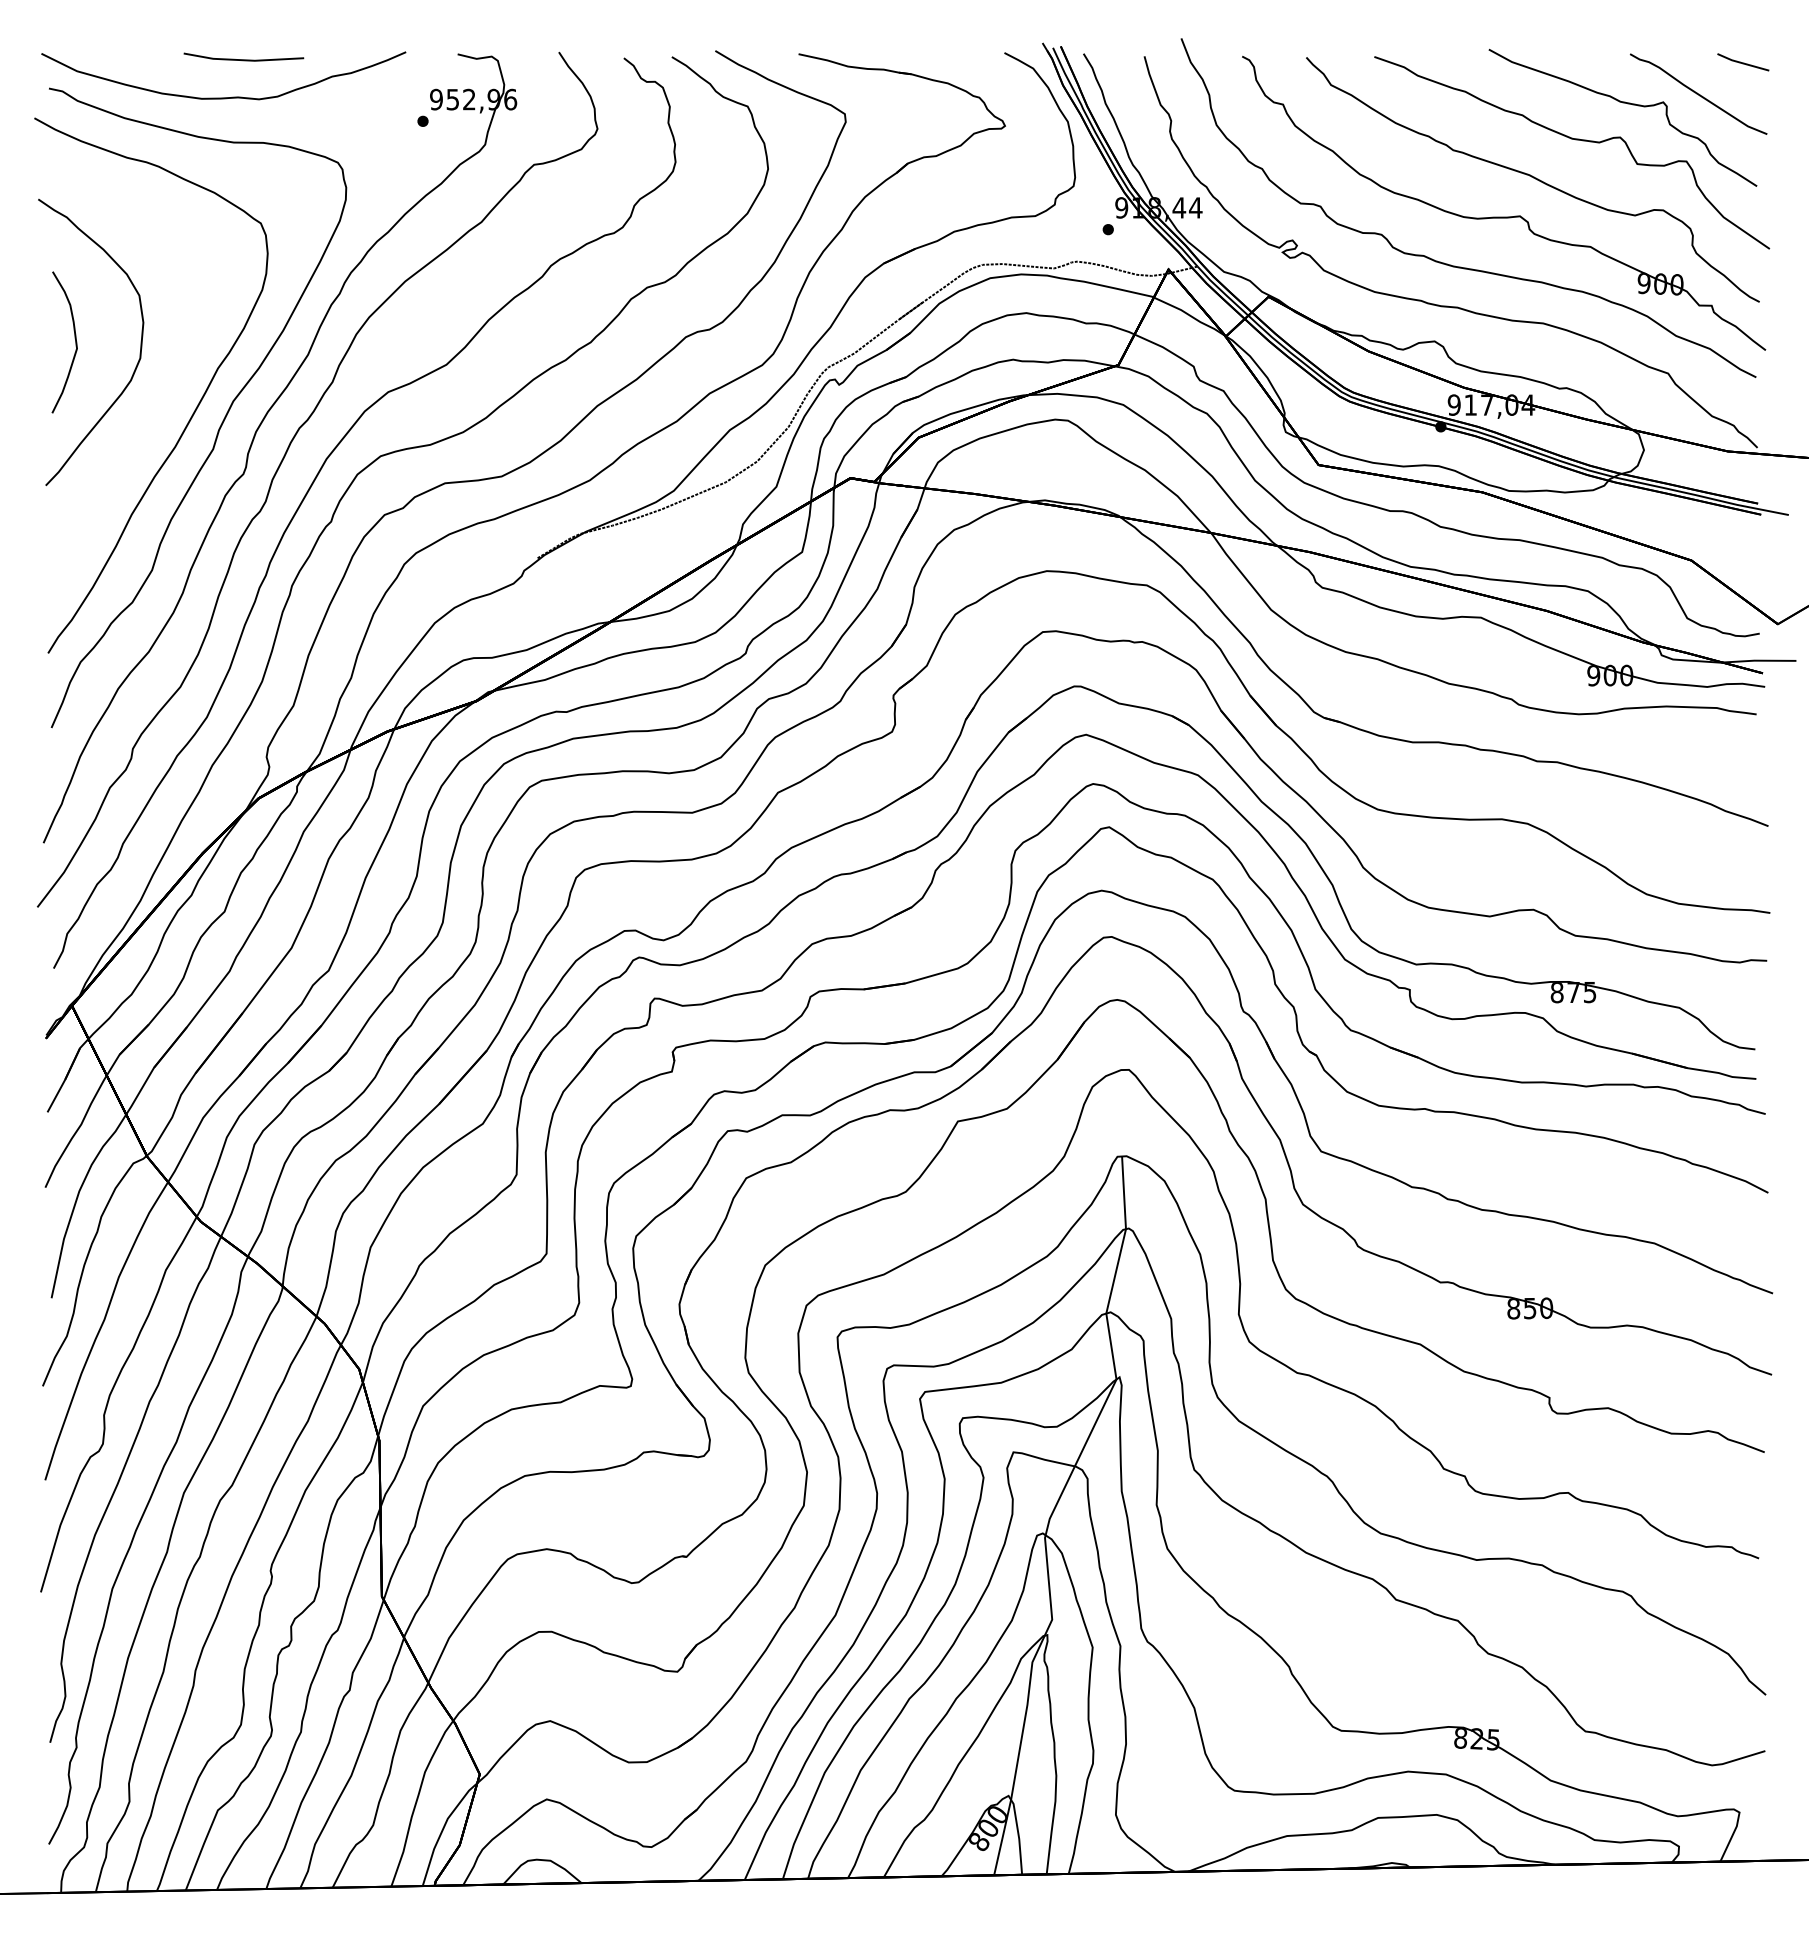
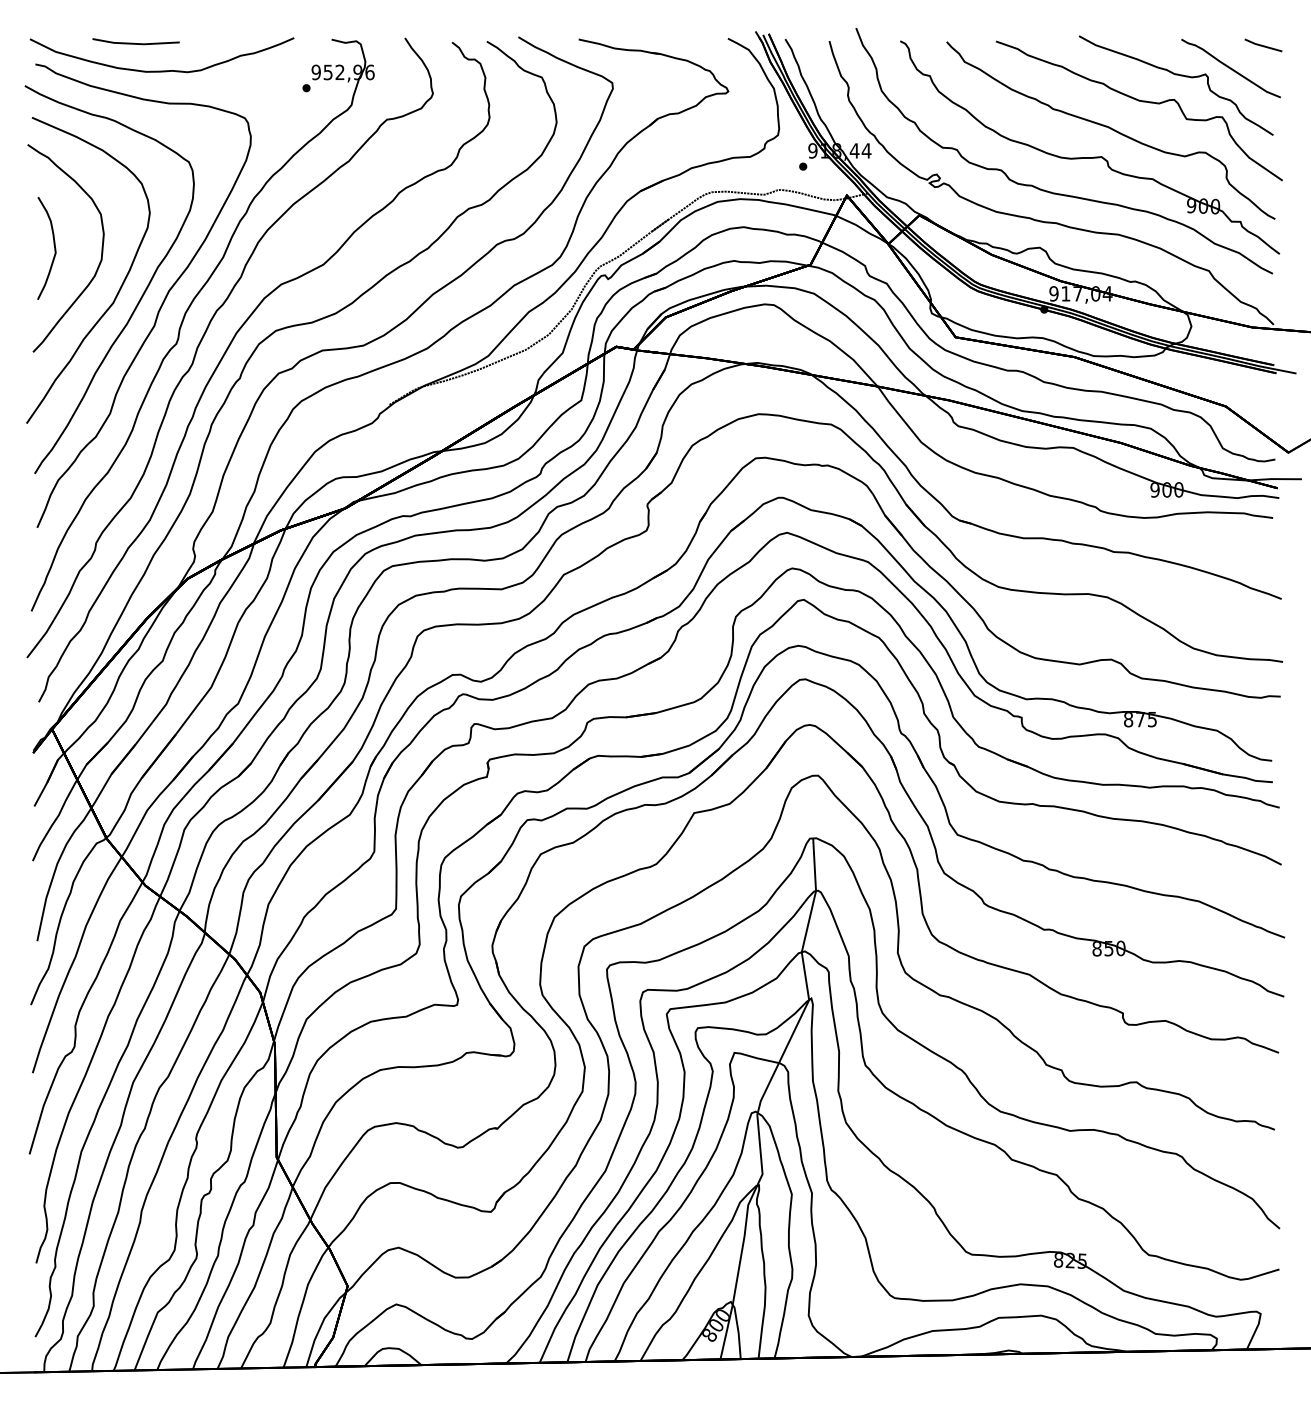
line: (243, 59) -> (135, 43), moved
curve: (166, 395) -> (120, 286), added

